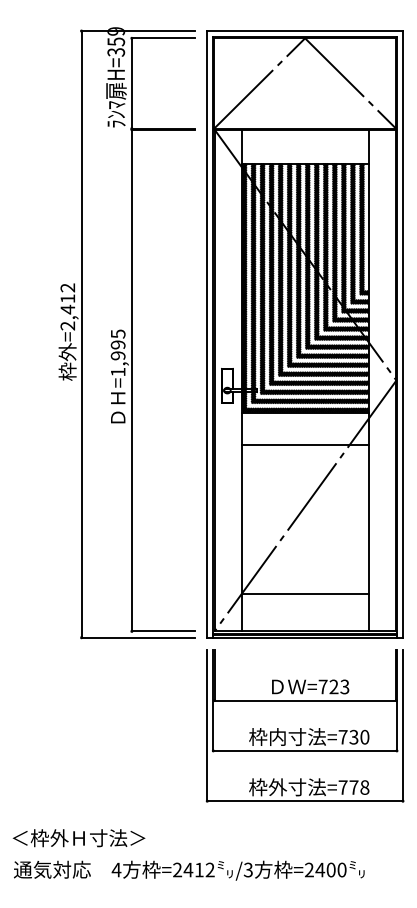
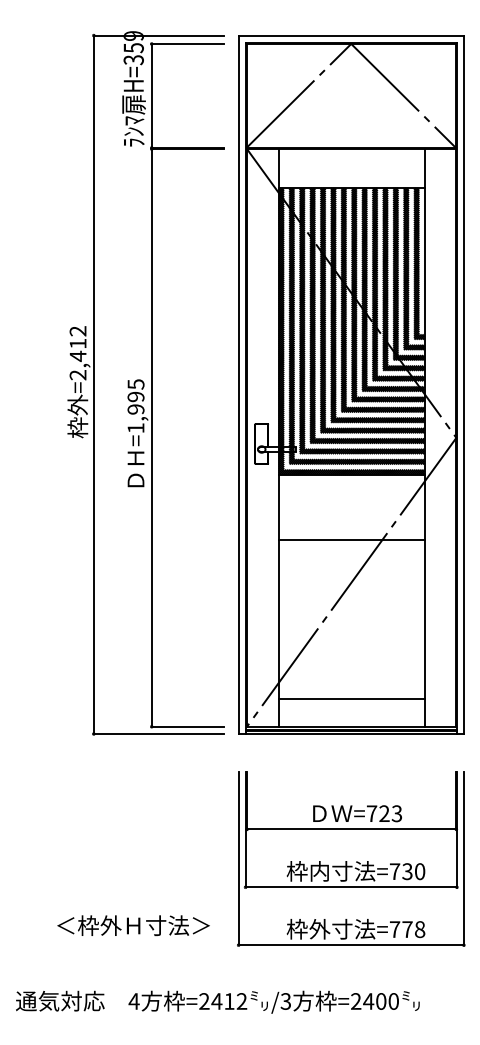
line: (305, 445) -> (351, 540), moved
line: (305, 593) -> (351, 699), moved
part: (304, 725) -> (350, 858), moved
text: (78, 838) -> (132, 926), moved

